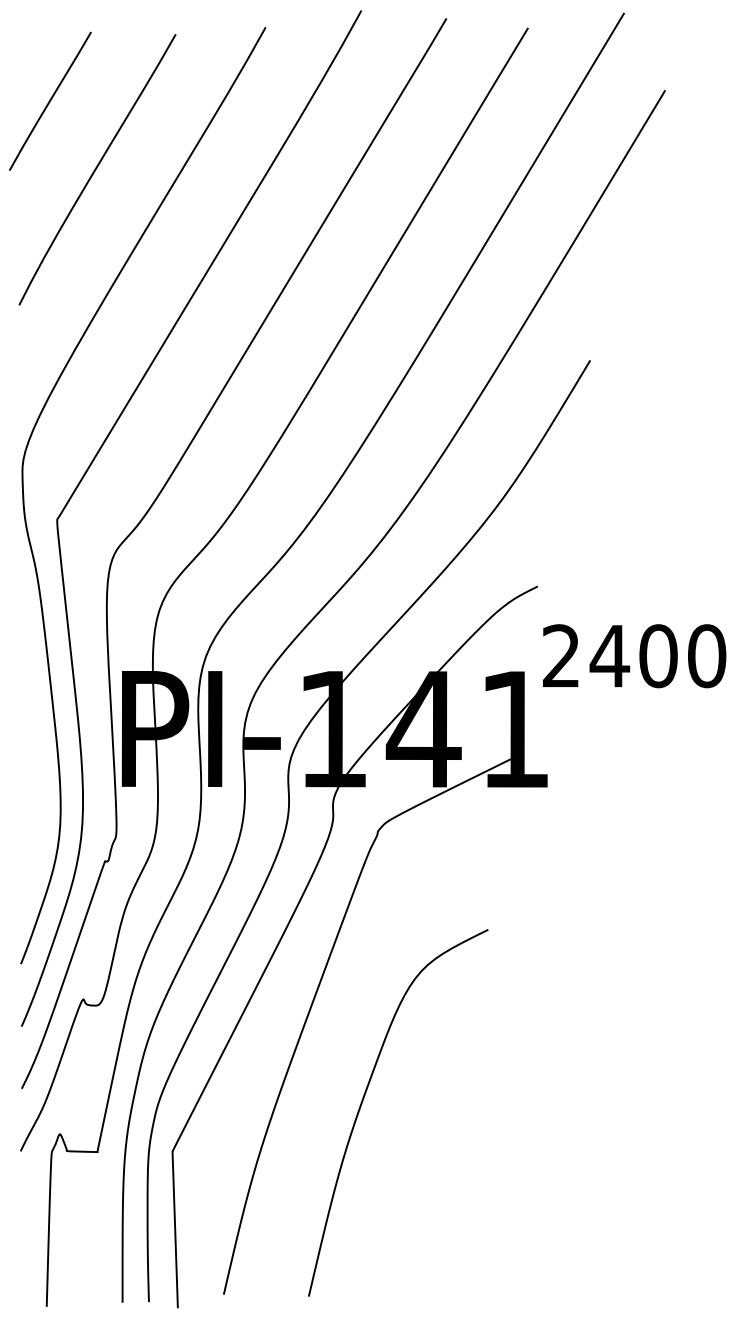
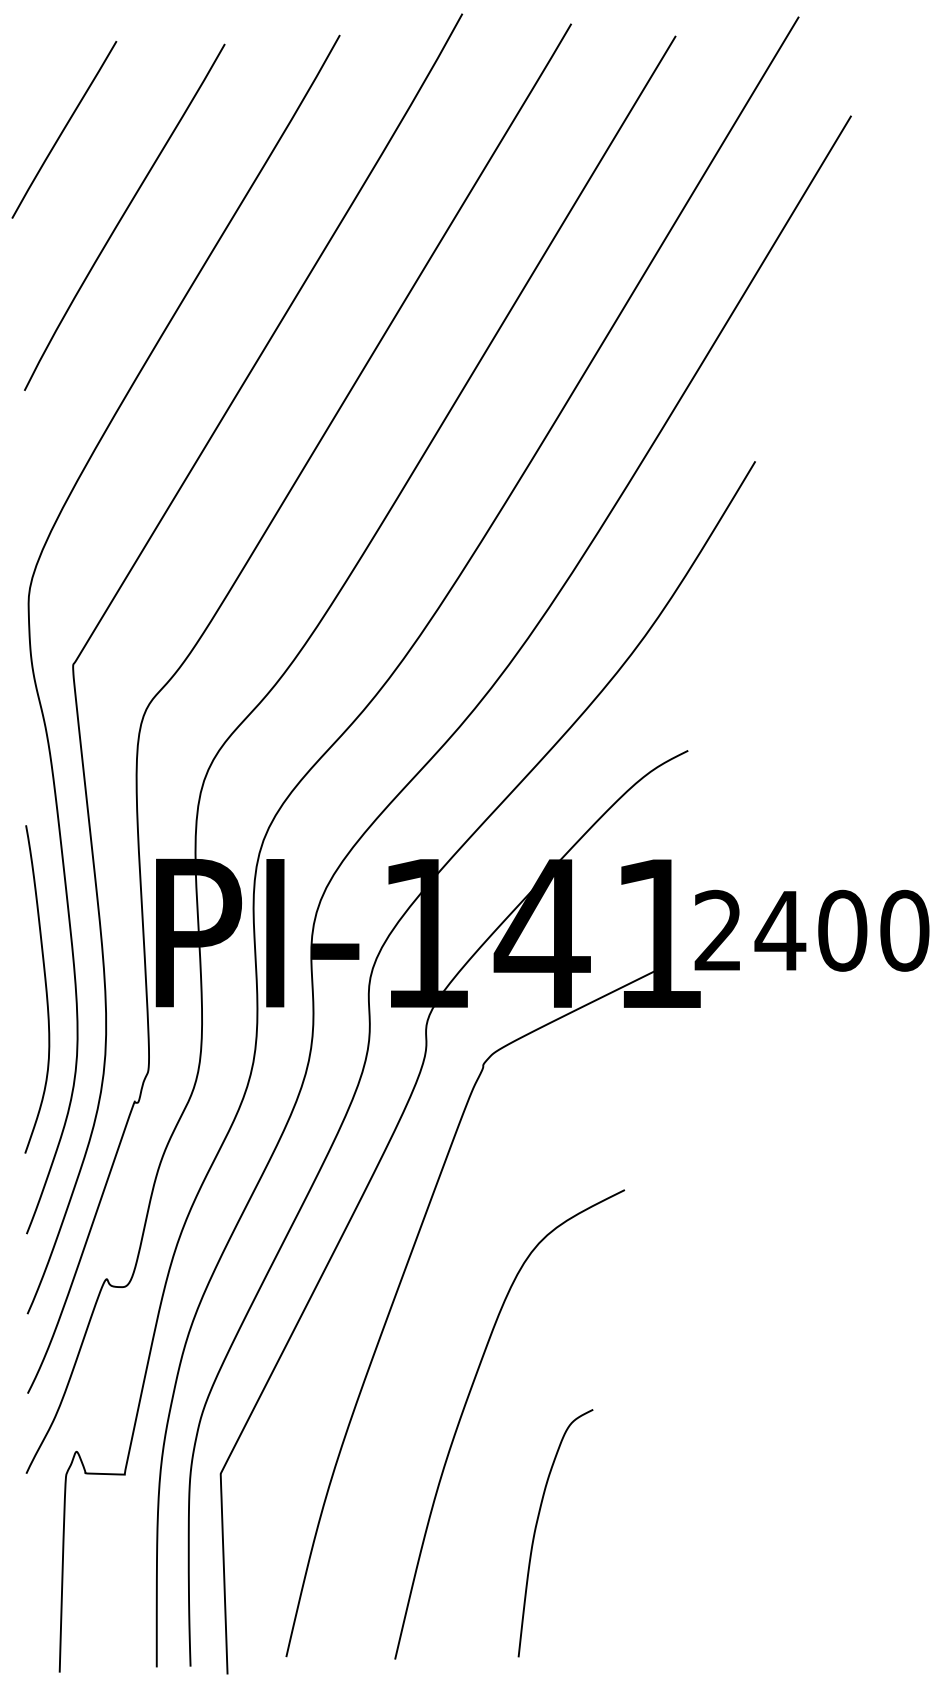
text: (634, 656) -> (811, 931), moved
curve: (35, 772) -> (45, 988), added
curve: (419, 1195) -> (536, 1530), added

